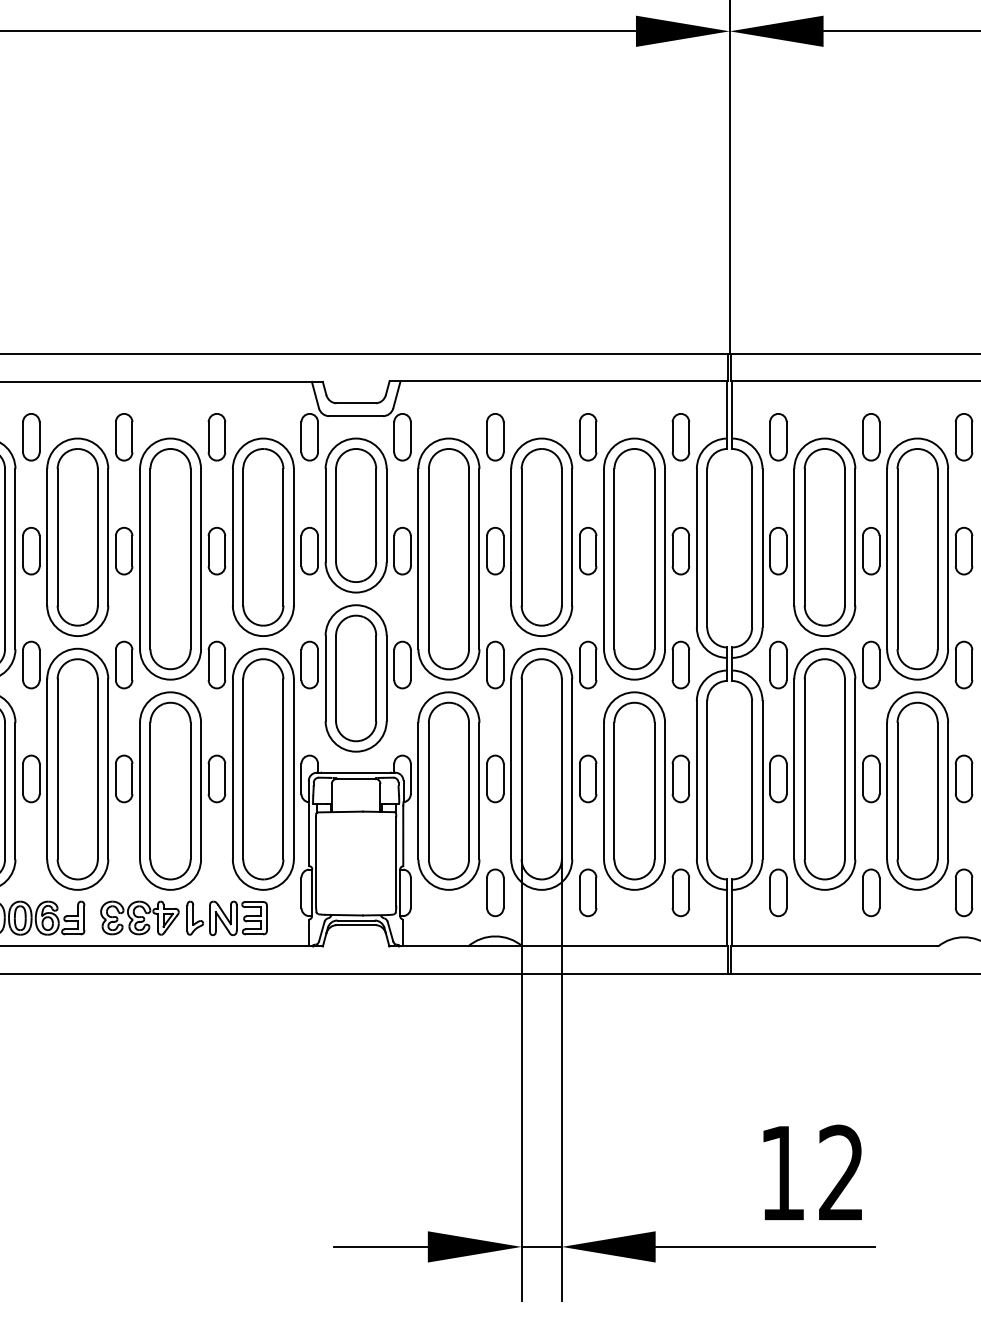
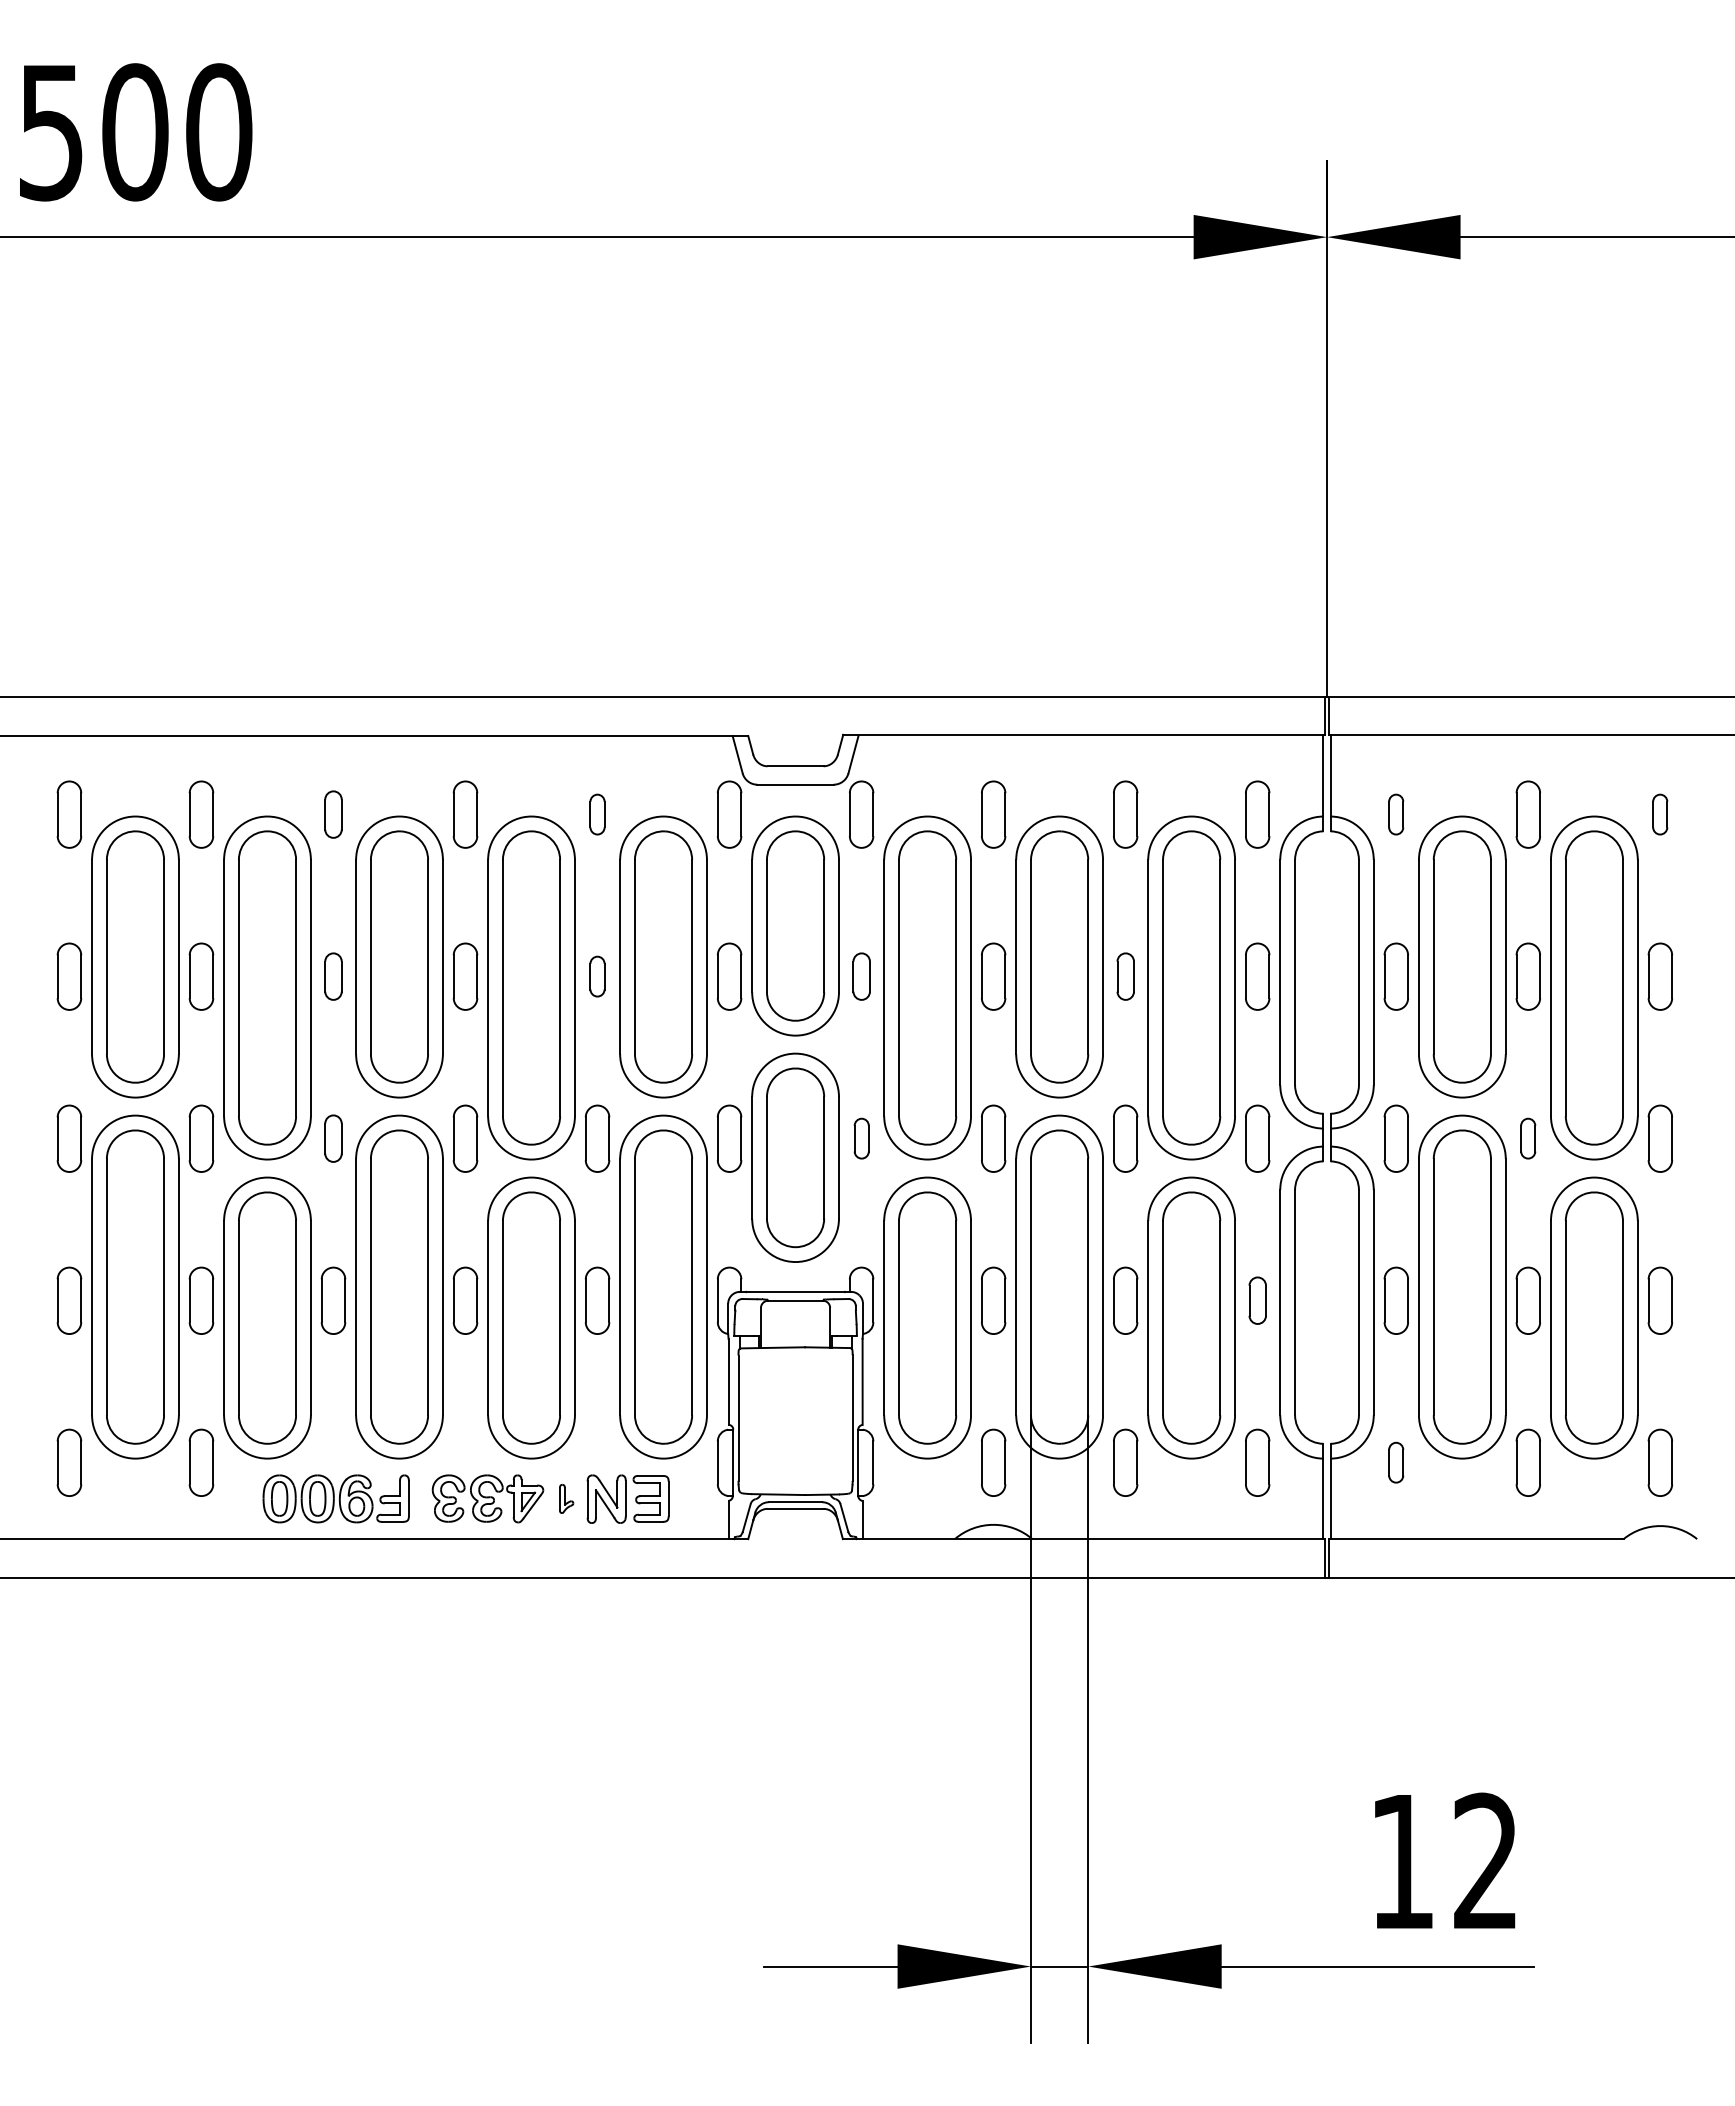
part: (31, 437) -> (333, 814), size x0.7
part: (216, 437) -> (597, 814), size x0.6
part: (777, 437) -> (1395, 814), size x0.6
part: (963, 437) -> (1659, 814), size x0.6
part: (31, 551) -> (333, 976), size x0.7
part: (216, 551) -> (597, 976), size x0.6
part: (402, 551) -> (861, 976), size x0.7
part: (588, 551) -> (1125, 976), size x0.7
part: (31, 664) -> (333, 1138), size x0.7
part: (402, 664) -> (861, 1138), size x0.6
part: (870, 664) -> (1527, 1138), size x0.6
part: (680, 778) -> (1257, 1300), size x0.7
part: (777, 892) -> (1395, 1462), size x0.6
part: (195, 917) -> (566, 1498), size x0.6

